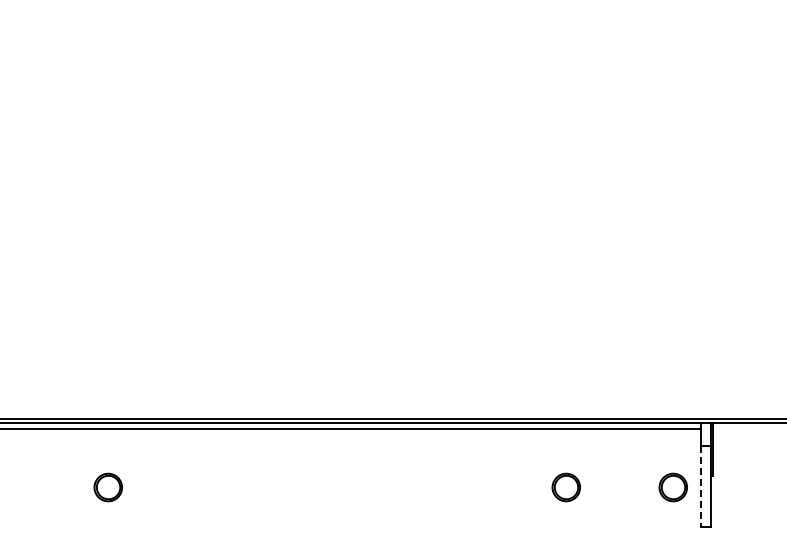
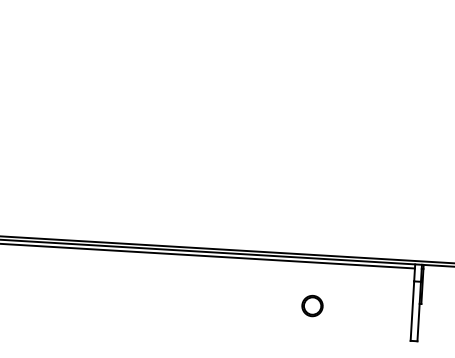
line: (701, 486) -> (412, 311), dashed -> solid
part: (672, 487) -> (390, 310), removed

